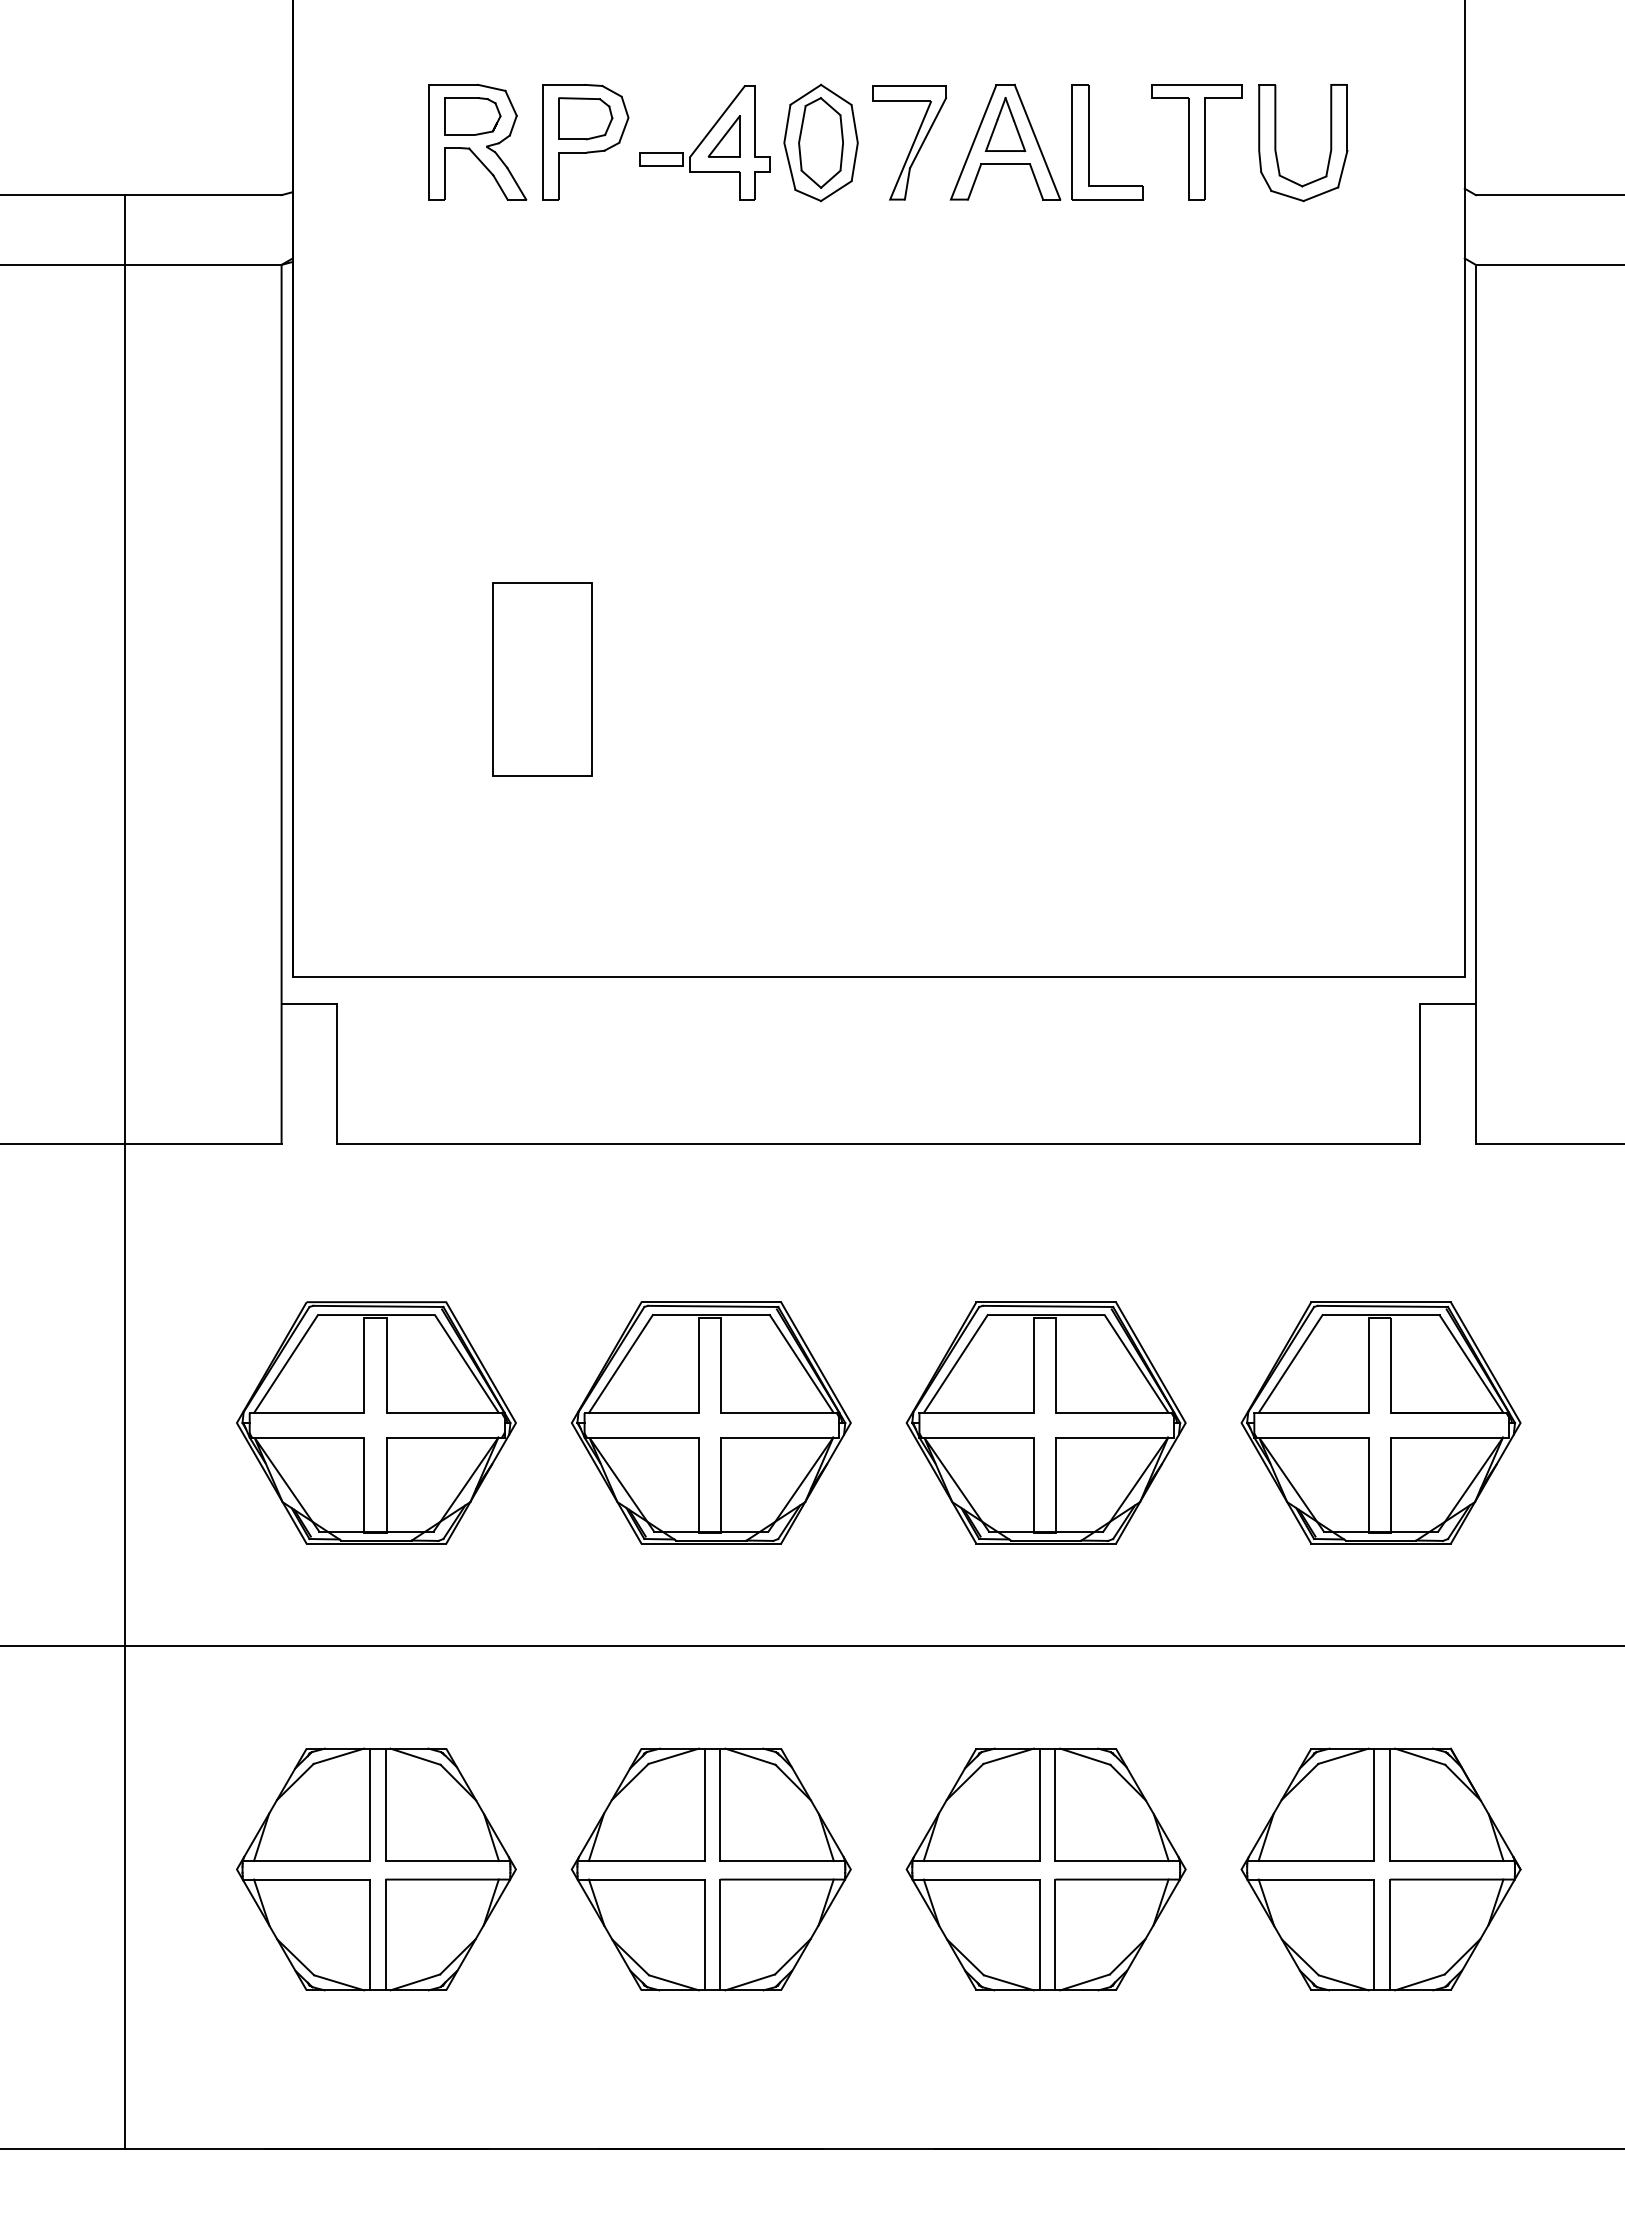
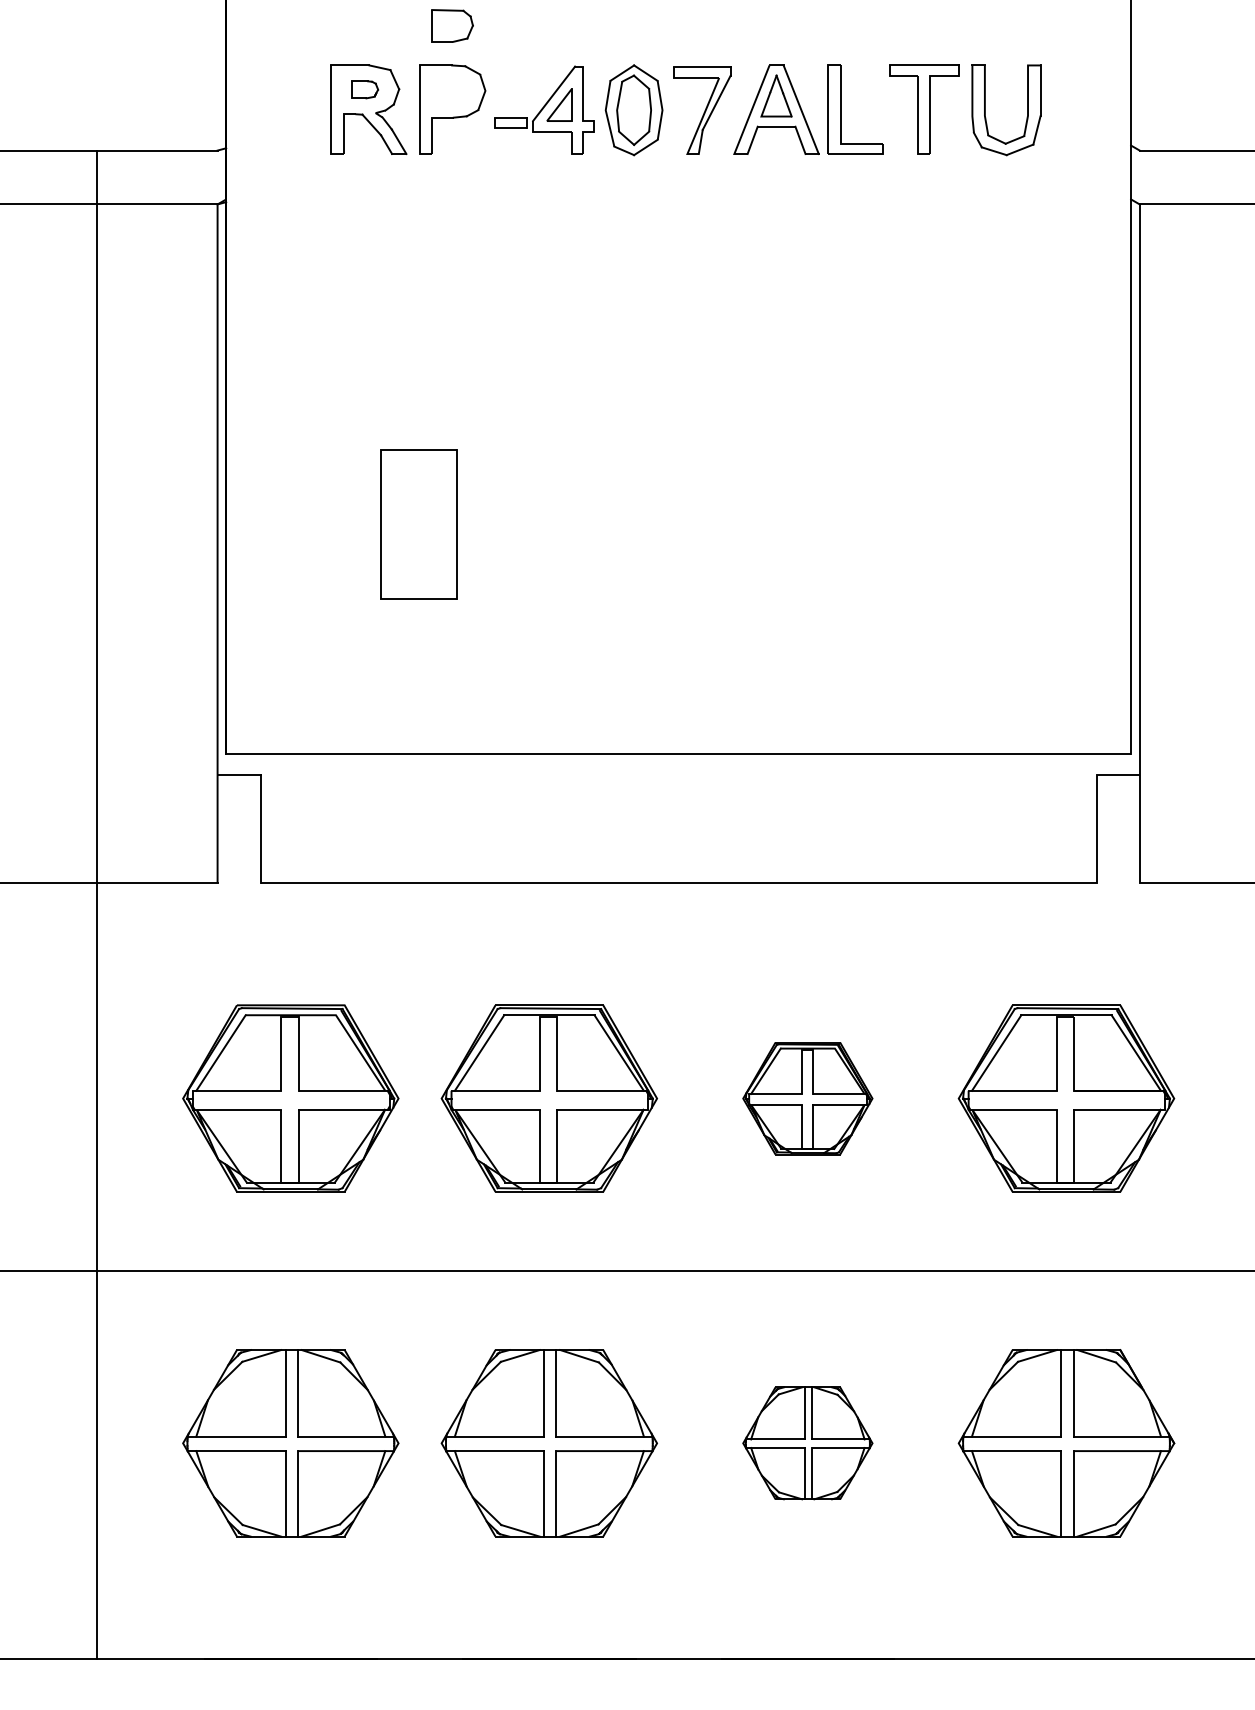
part: (472, 116) -> (364, 89), size x0.6
part: (585, 118) -> (452, 25), moved
part: (1045, 1422) -> (807, 1098), size x0.6
part: (1045, 1869) -> (807, 1443), size x0.6

